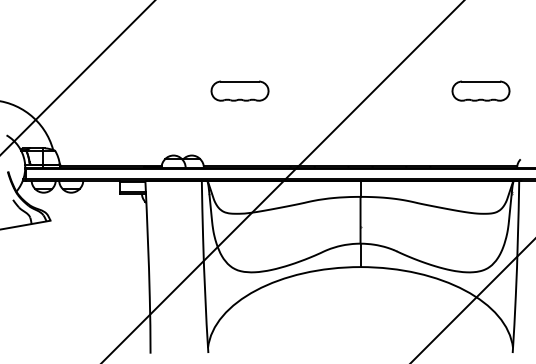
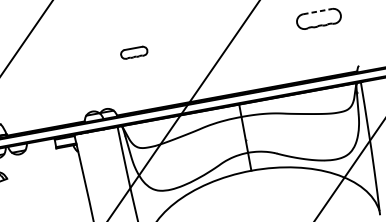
line: (481, 81) -> (317, 11), solid -> dashed
part: (239, 90) -> (133, 52), size x0.6

